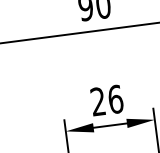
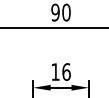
text: (97, 100) -> (55, 71), 26 -> 16

